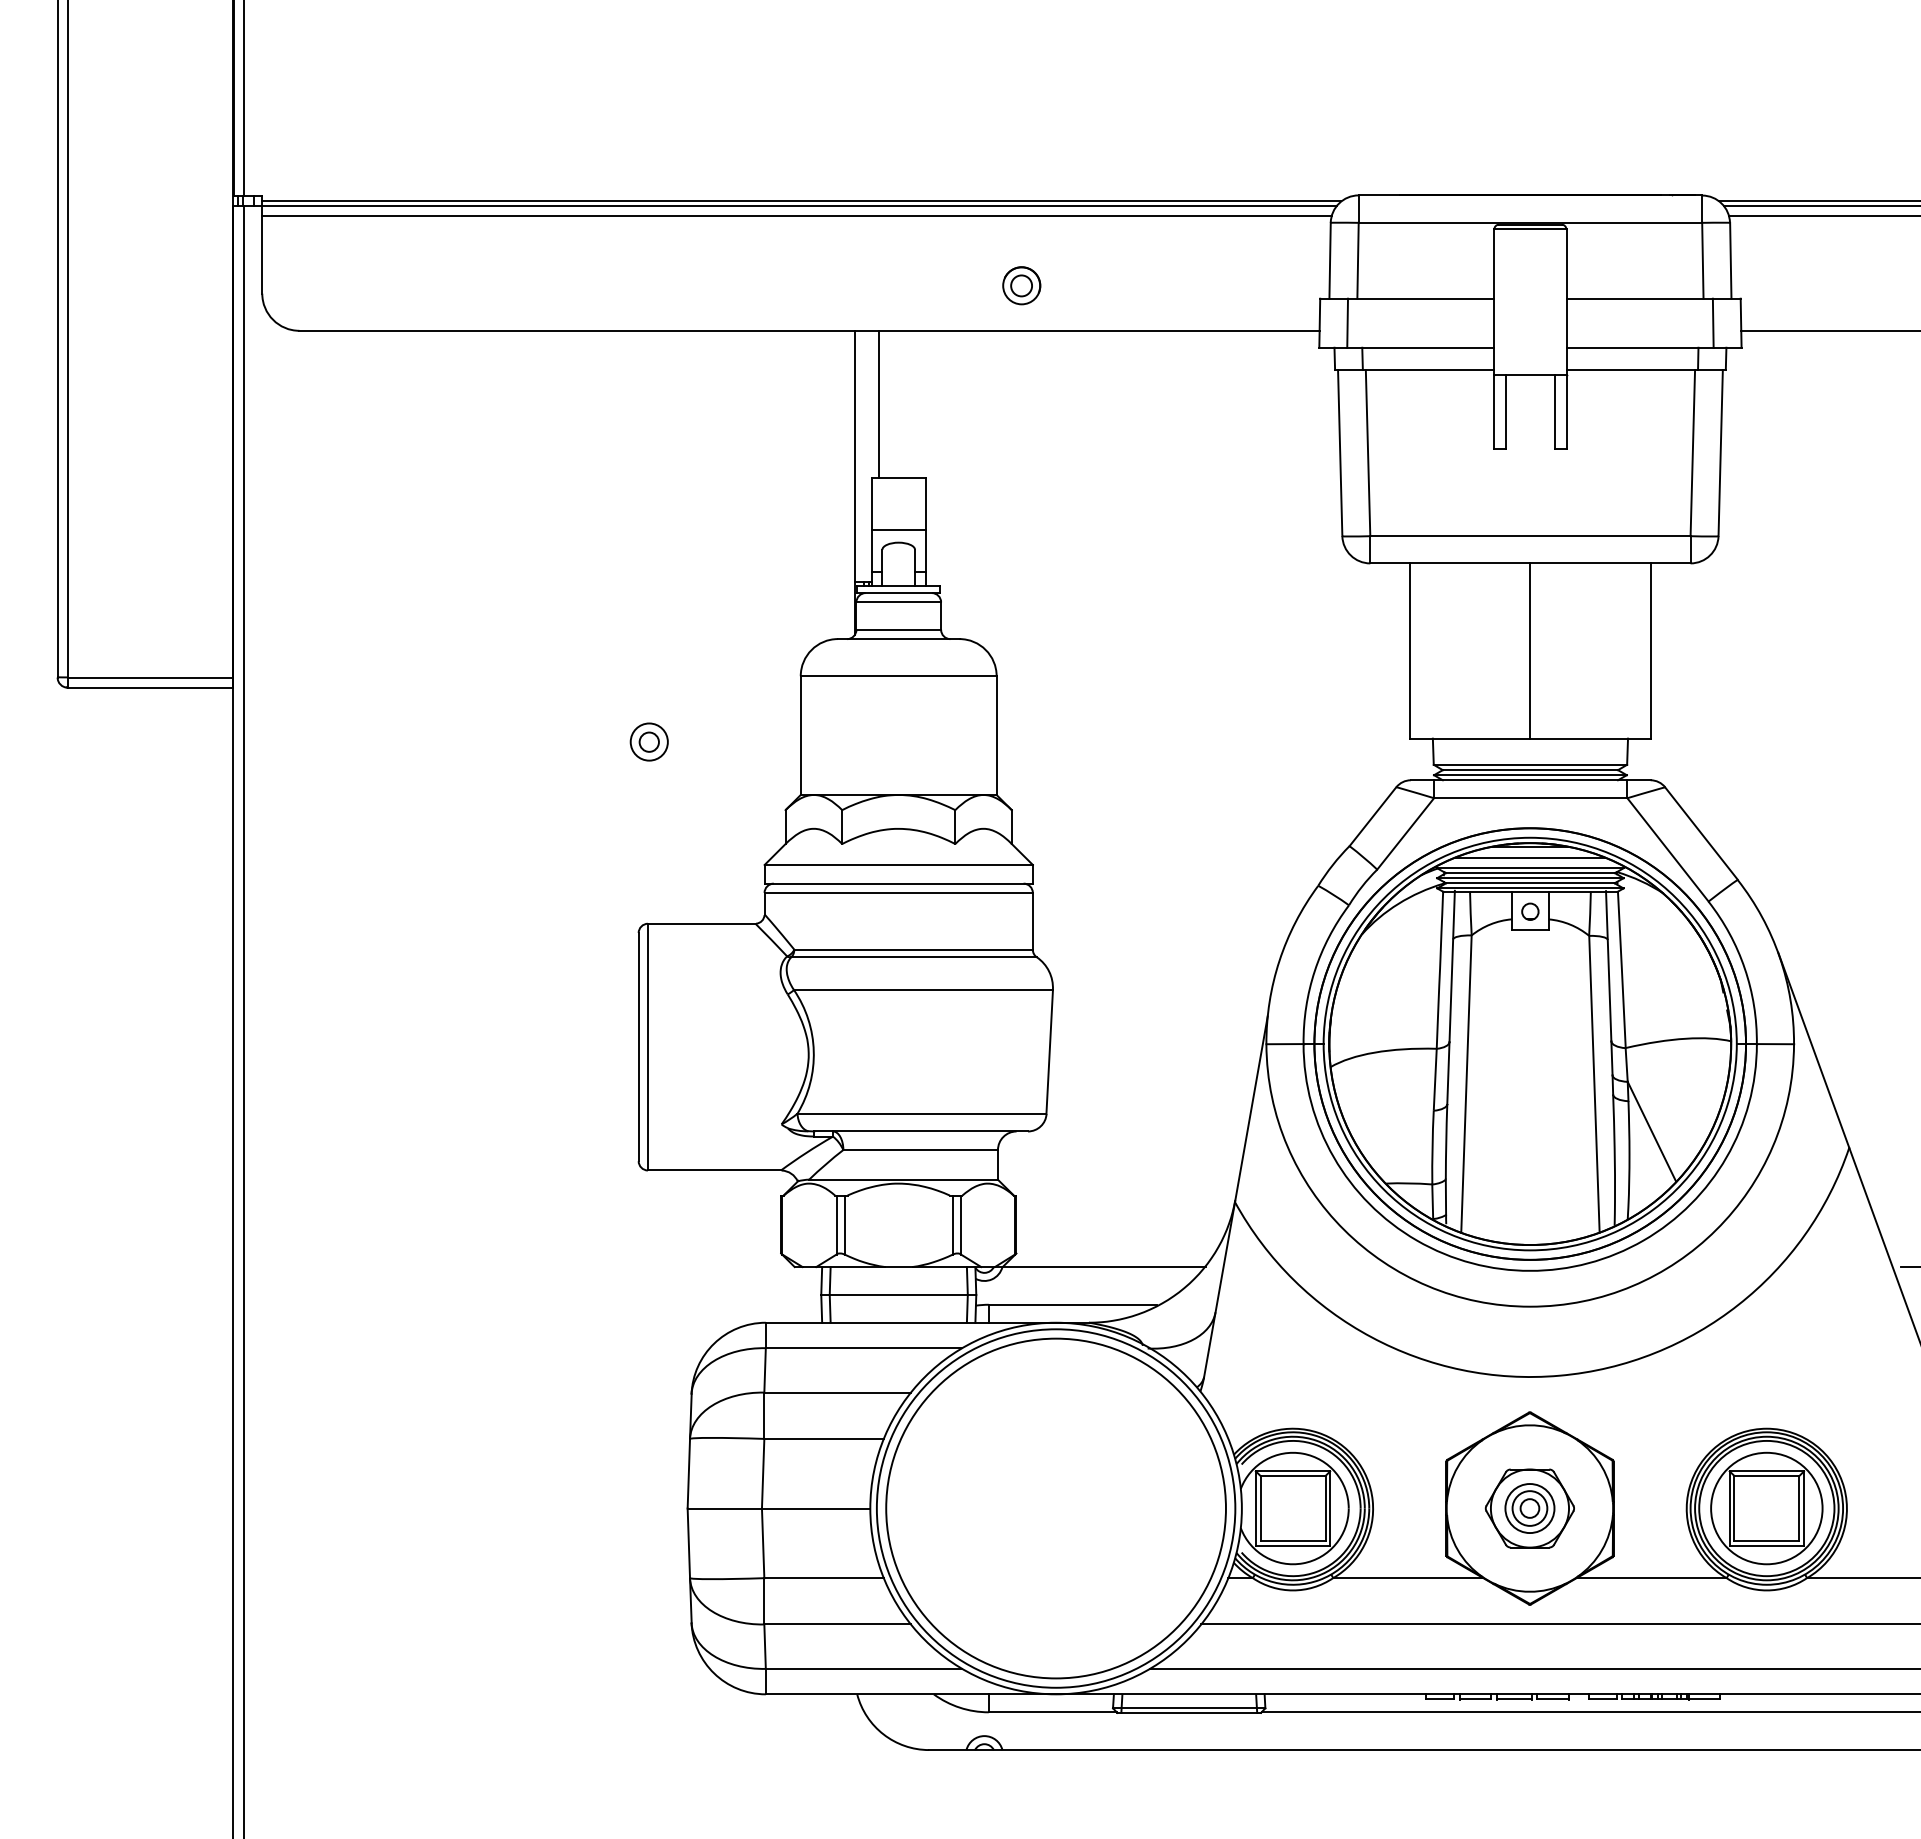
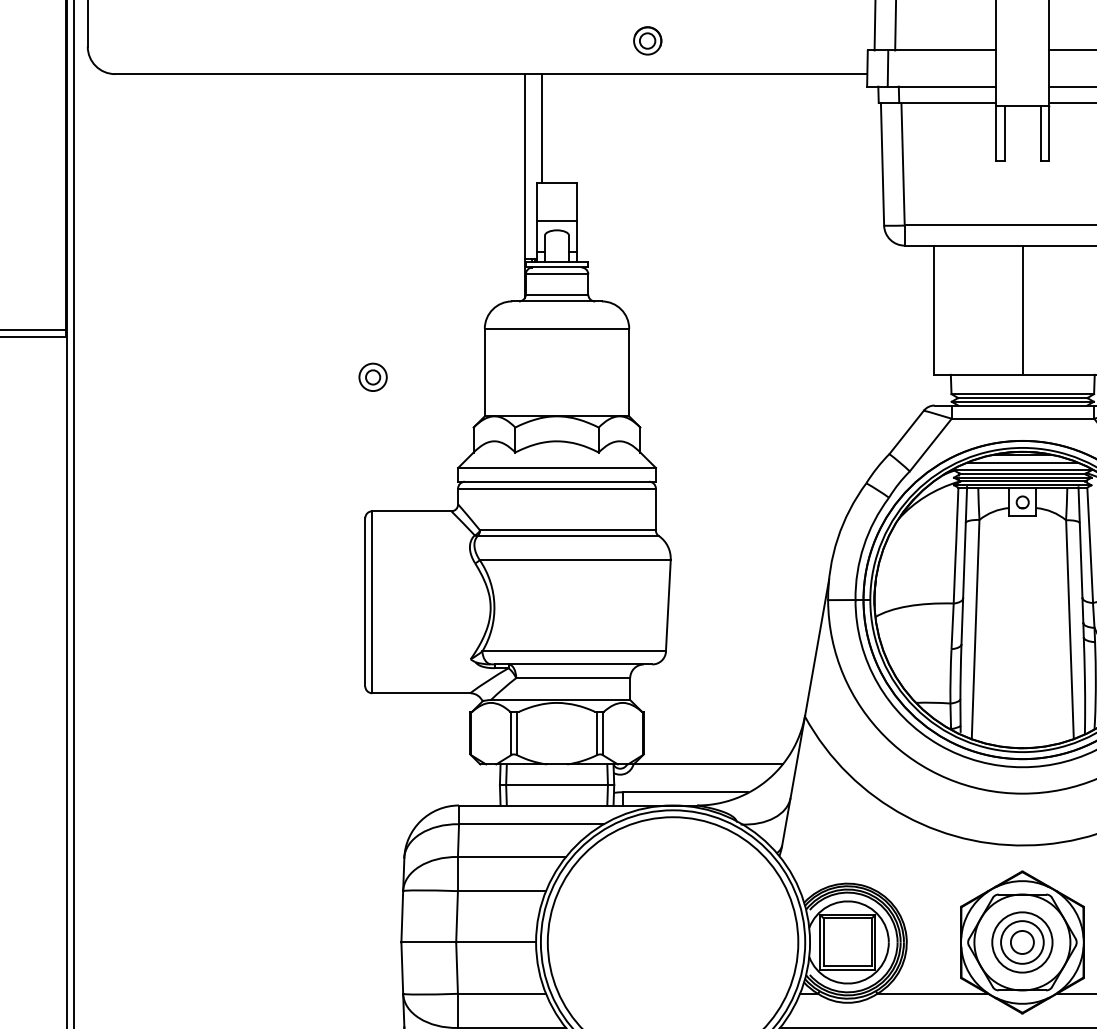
part: (1529, 1508) -> (1022, 942), size x1.67

